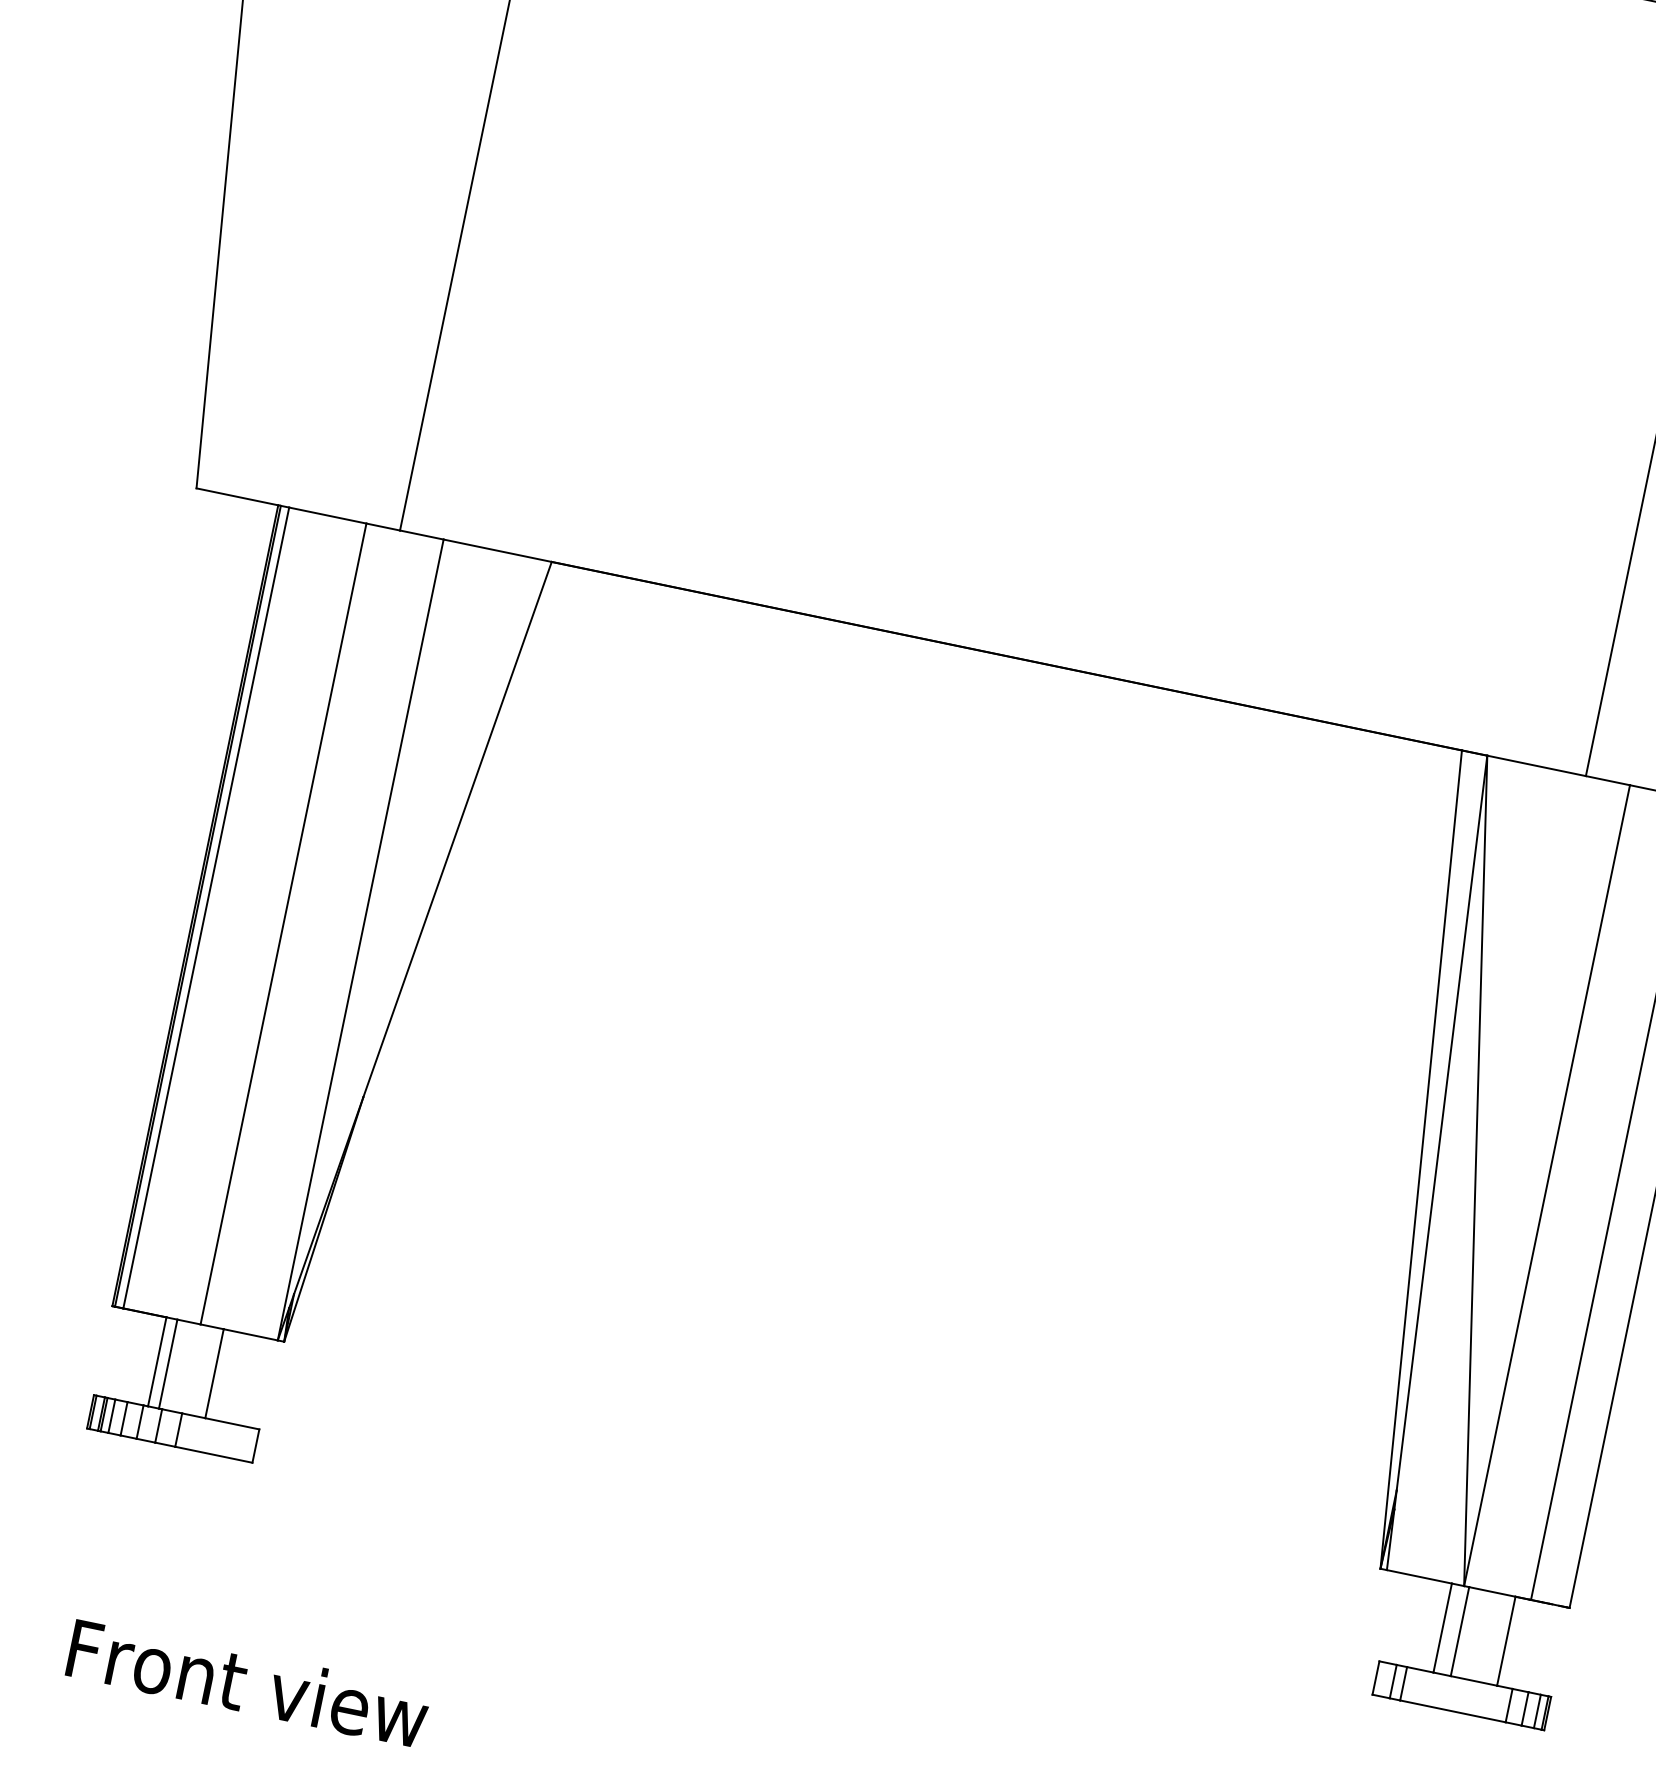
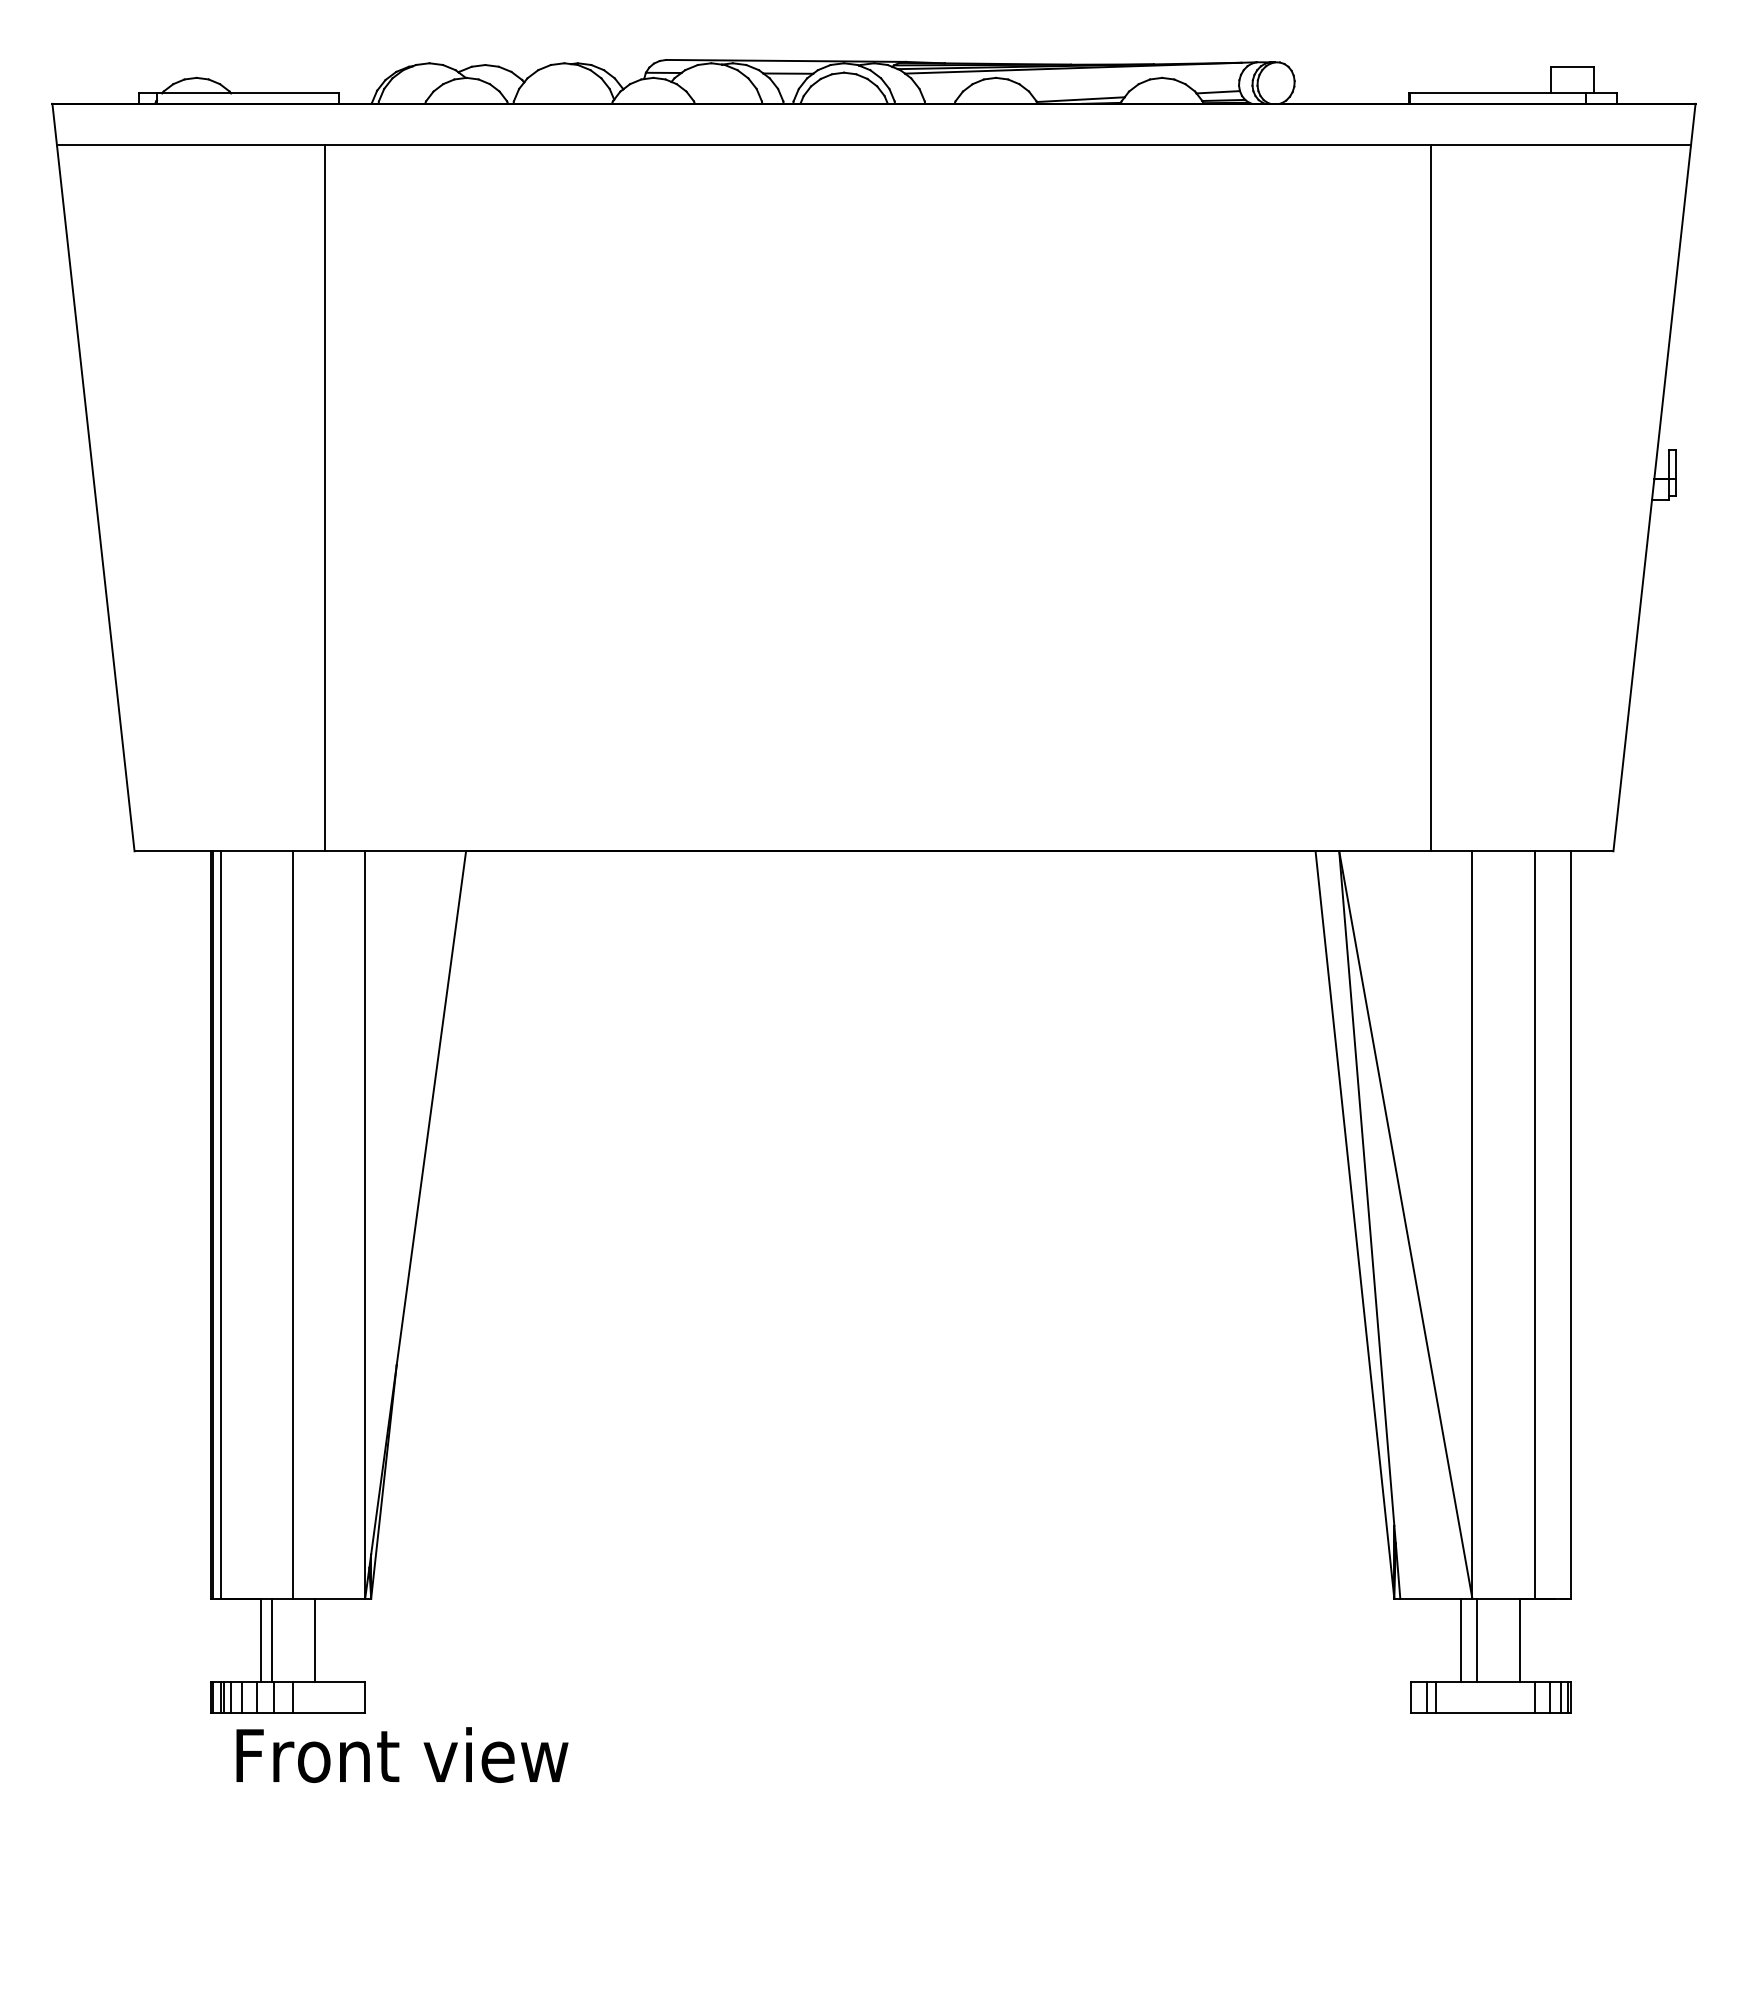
text: (248, 1682) -> (402, 1754), moved

